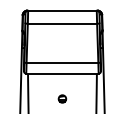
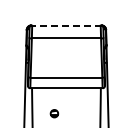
line: (61, 10) -> (65, 25), solid -> dashed
part: (62, 98) -> (54, 113), moved

